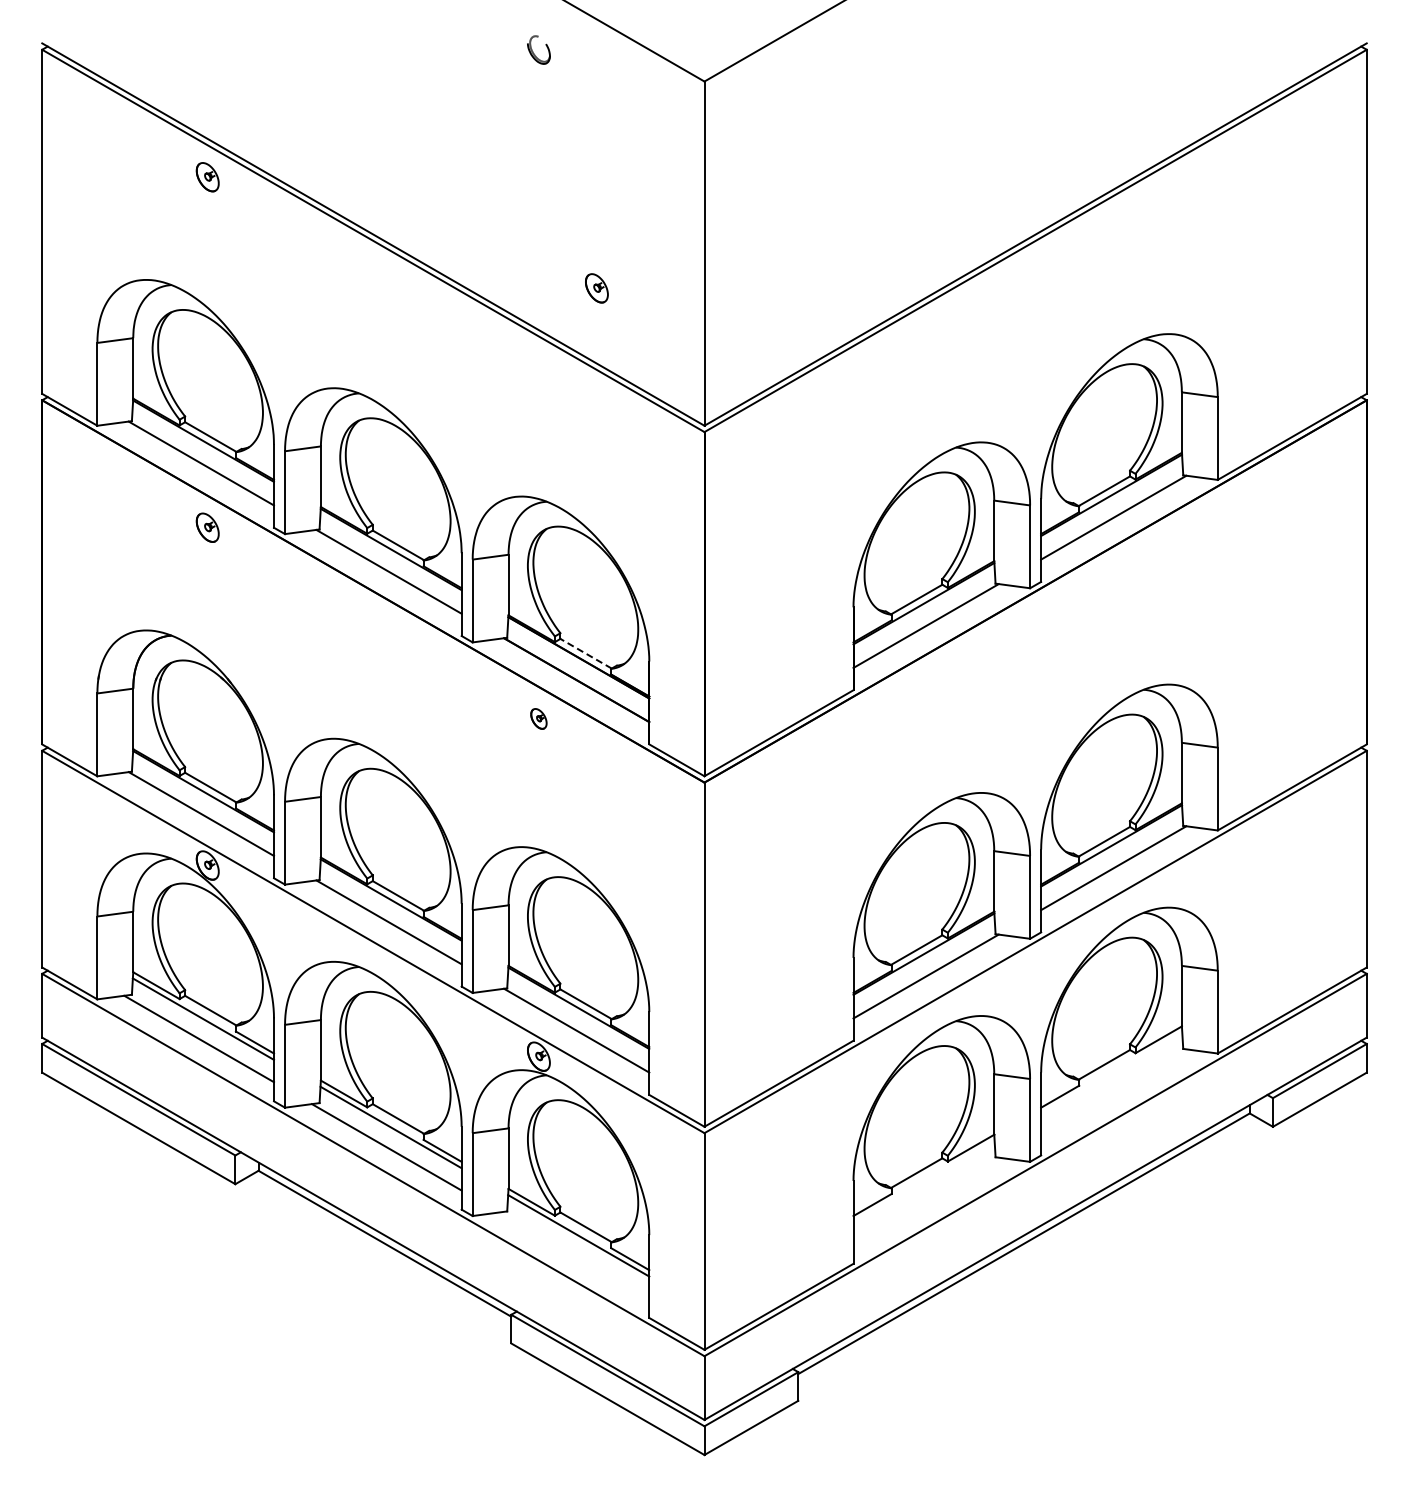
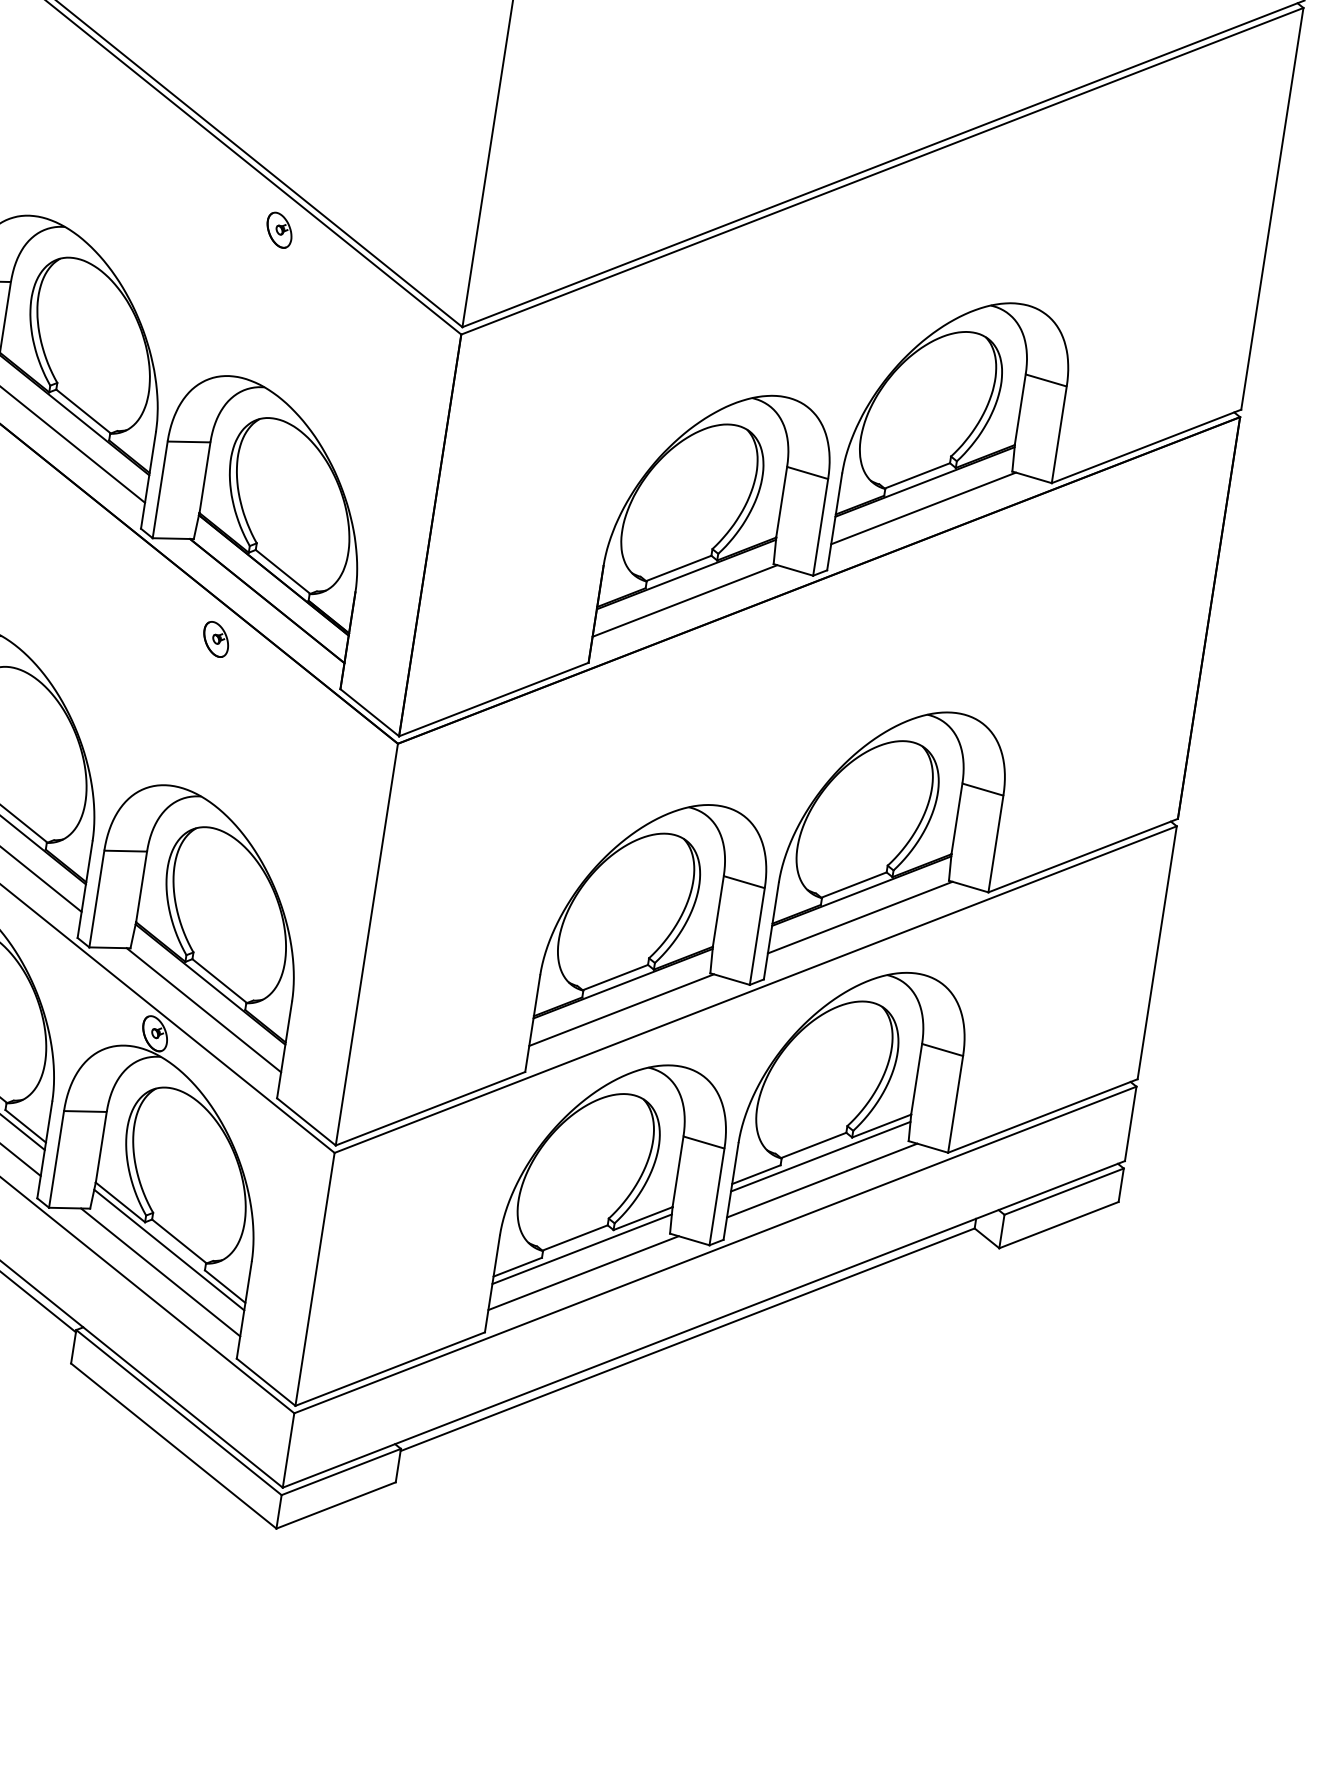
part: (596, 288) -> (279, 230), moved
line: (586, 653) -> (283, 571), dashed -> solid
part: (538, 718) -> (215, 638), size x1.43
line: (1111, 1073) -> (820, 1156), added
line: (1115, 1092) -> (821, 1179), added
line: (923, 1181) -> (581, 1248), added
line: (928, 1201) -> (583, 1273), added
line: (574, 1255) -> (160, 1272), added

